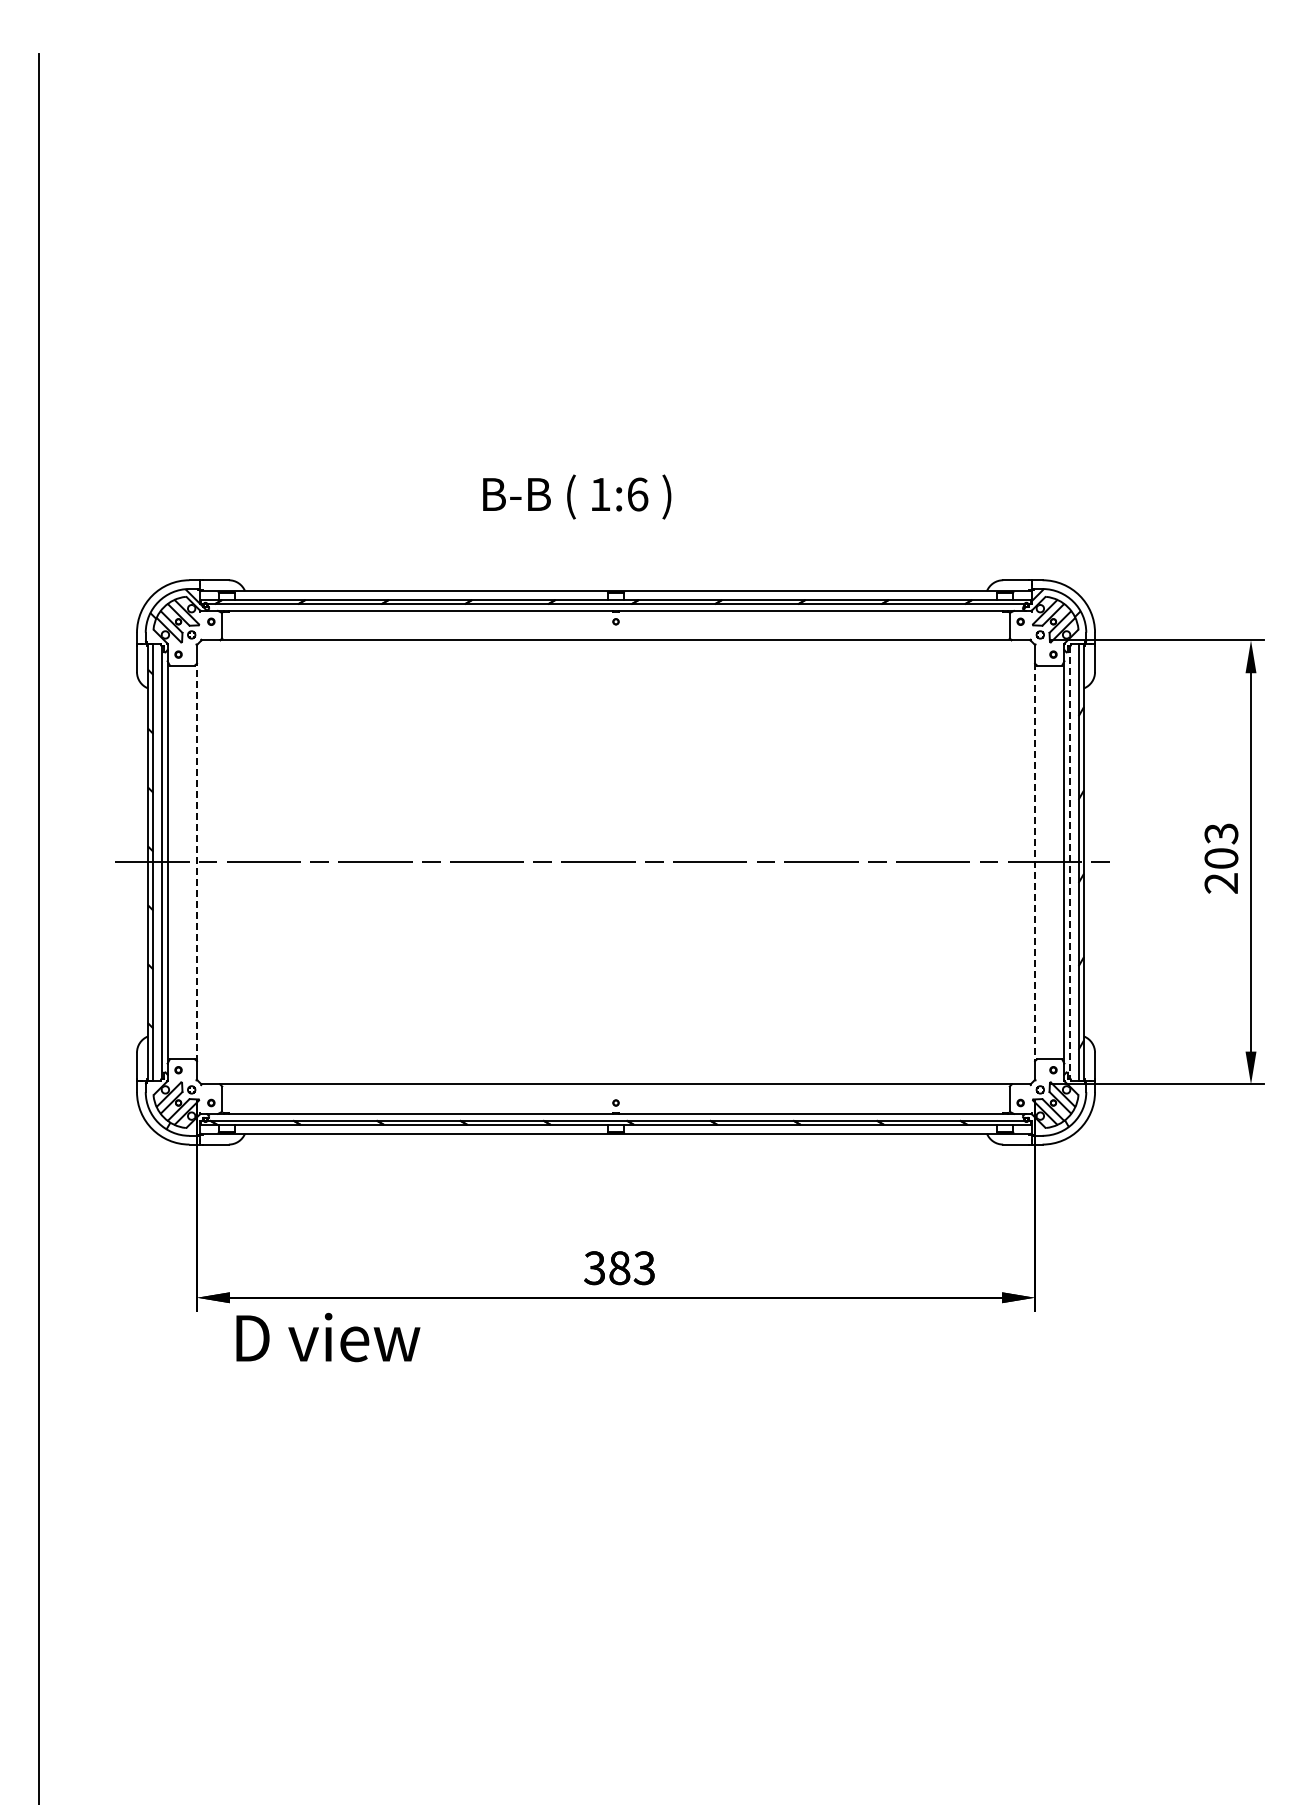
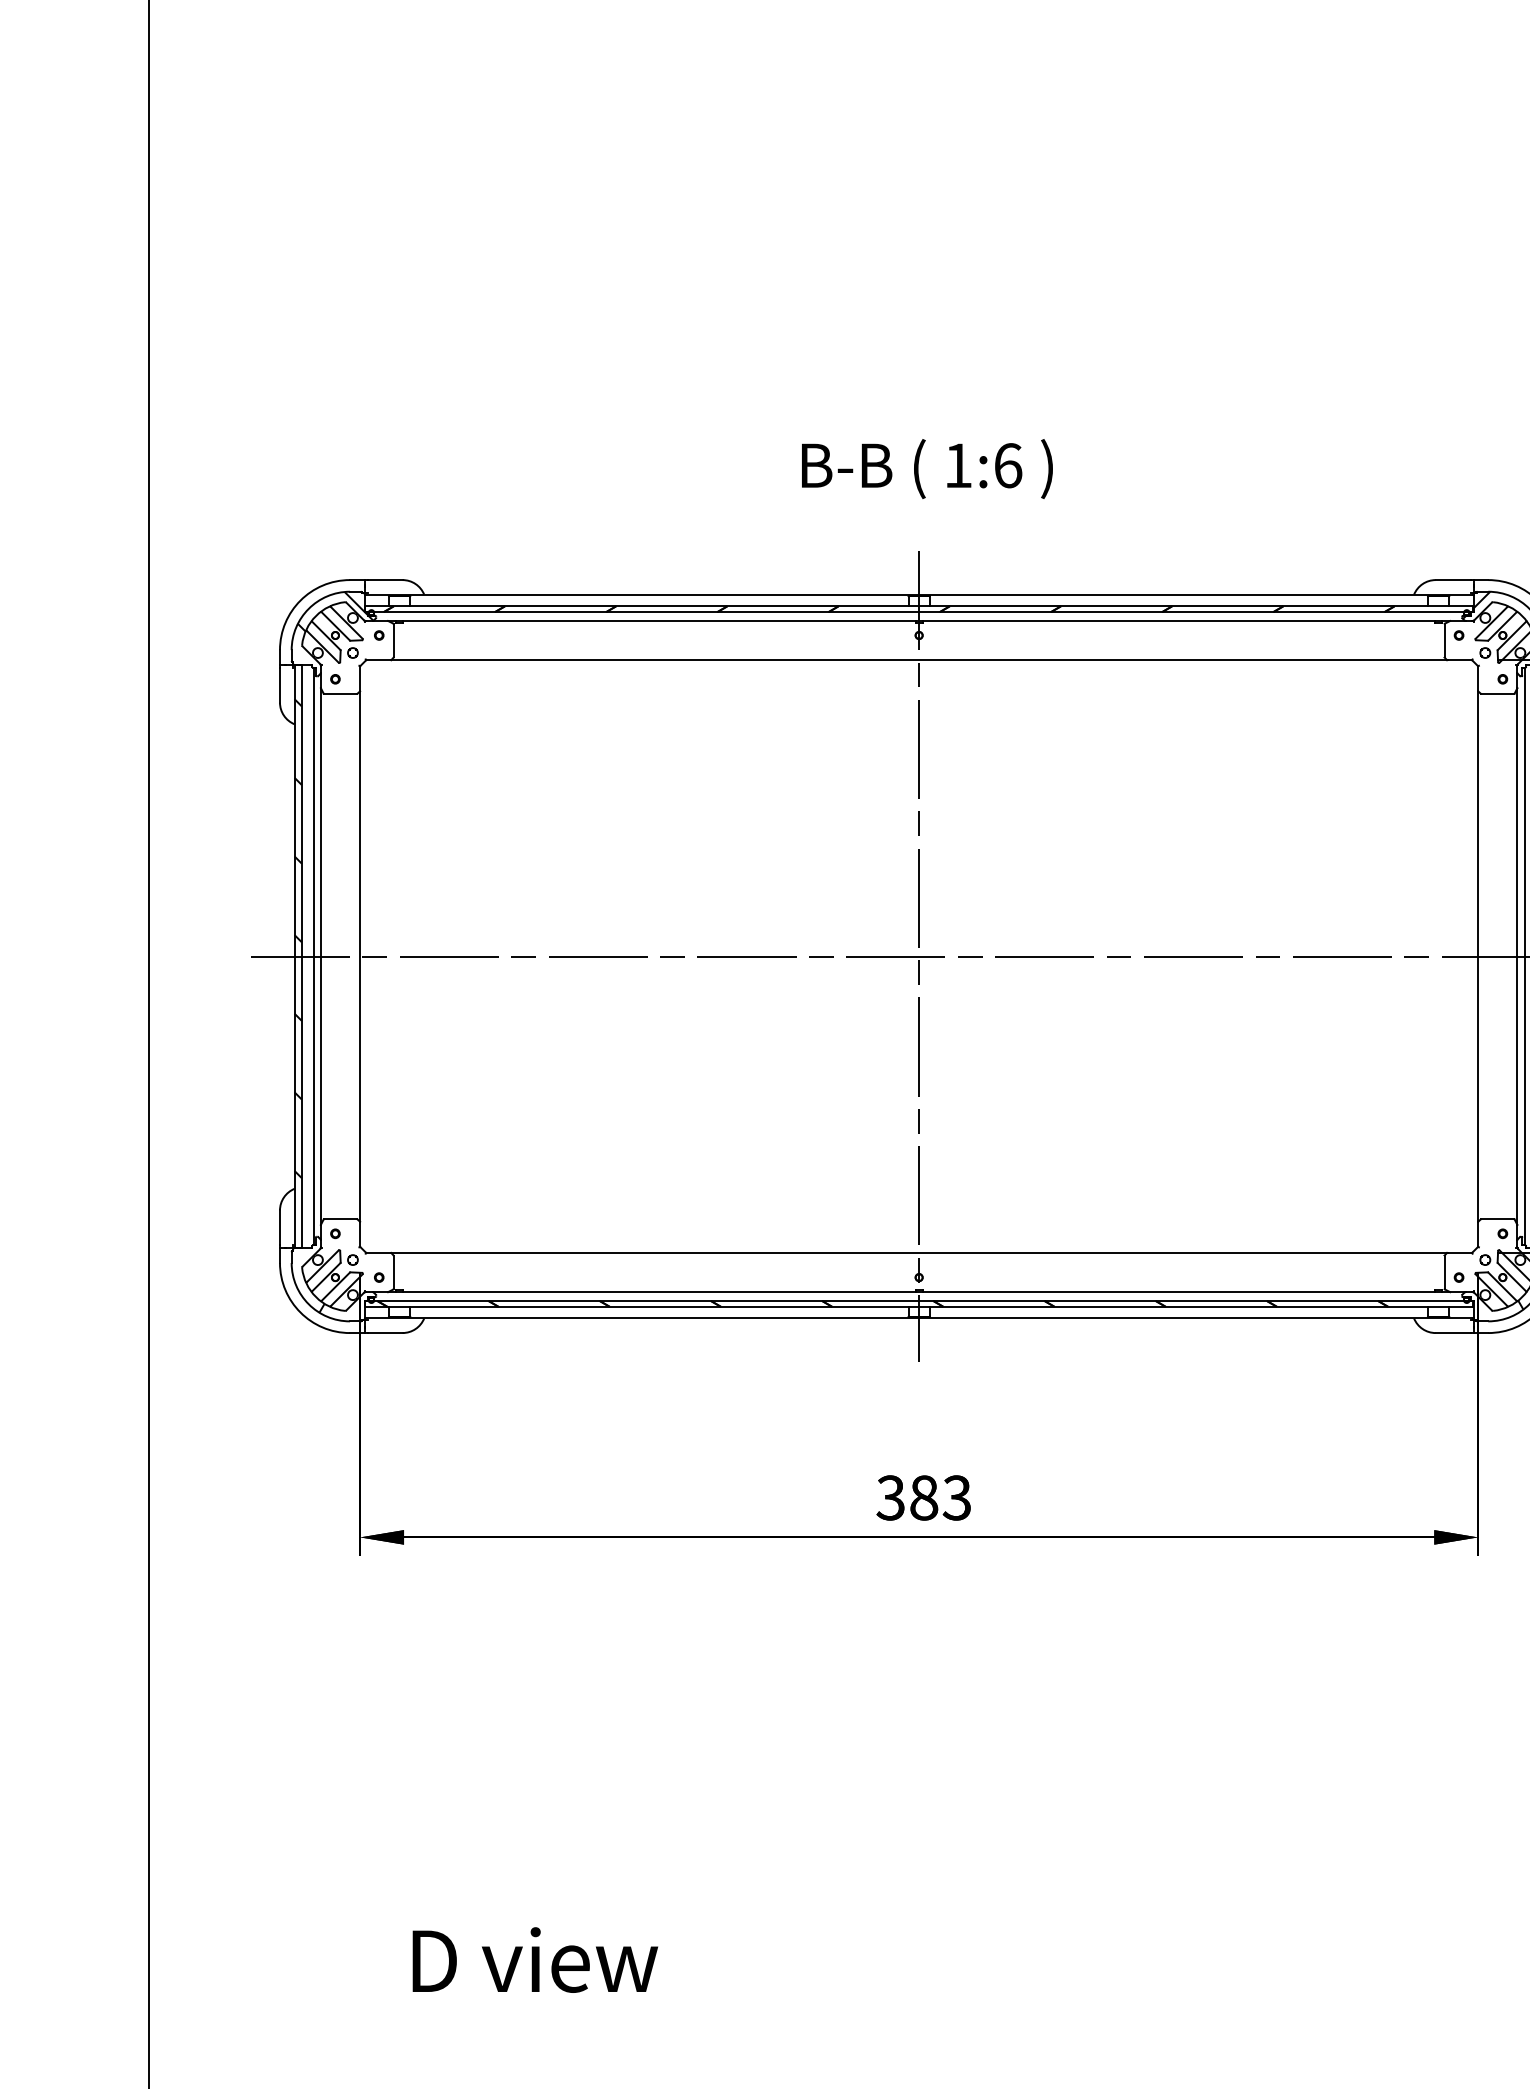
text: (577, 496) -> (927, 468), moved
line: (197, 861) -> (360, 955), dashed -> solid
line: (616, 862) -> (919, 956), added
line: (1034, 862) -> (1477, 956), dashed -> solid
line: (1069, 862) -> (1524, 956), dashed -> solid
text: (328, 1337) -> (535, 1960), moved

